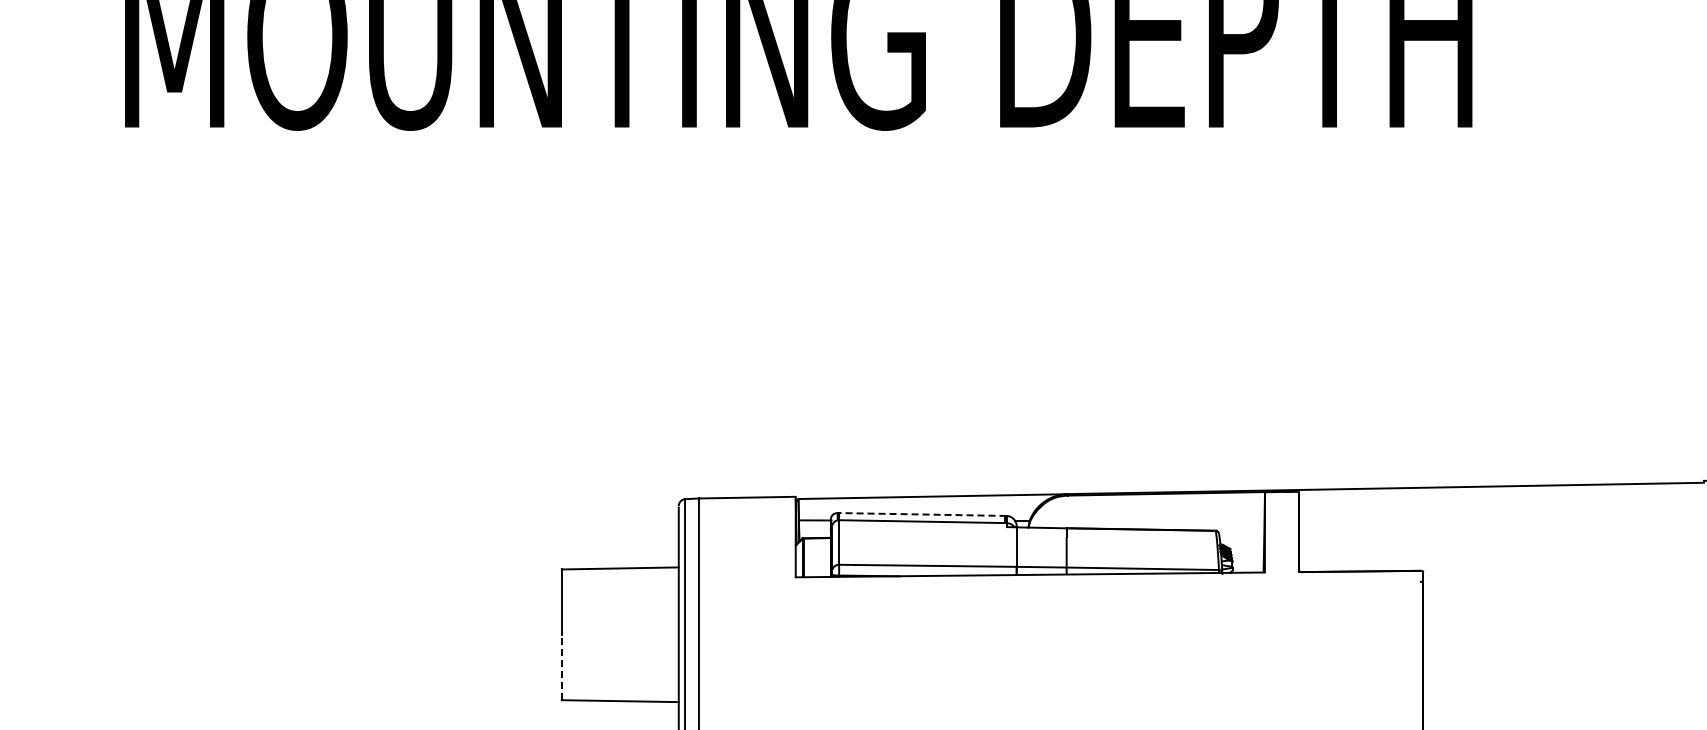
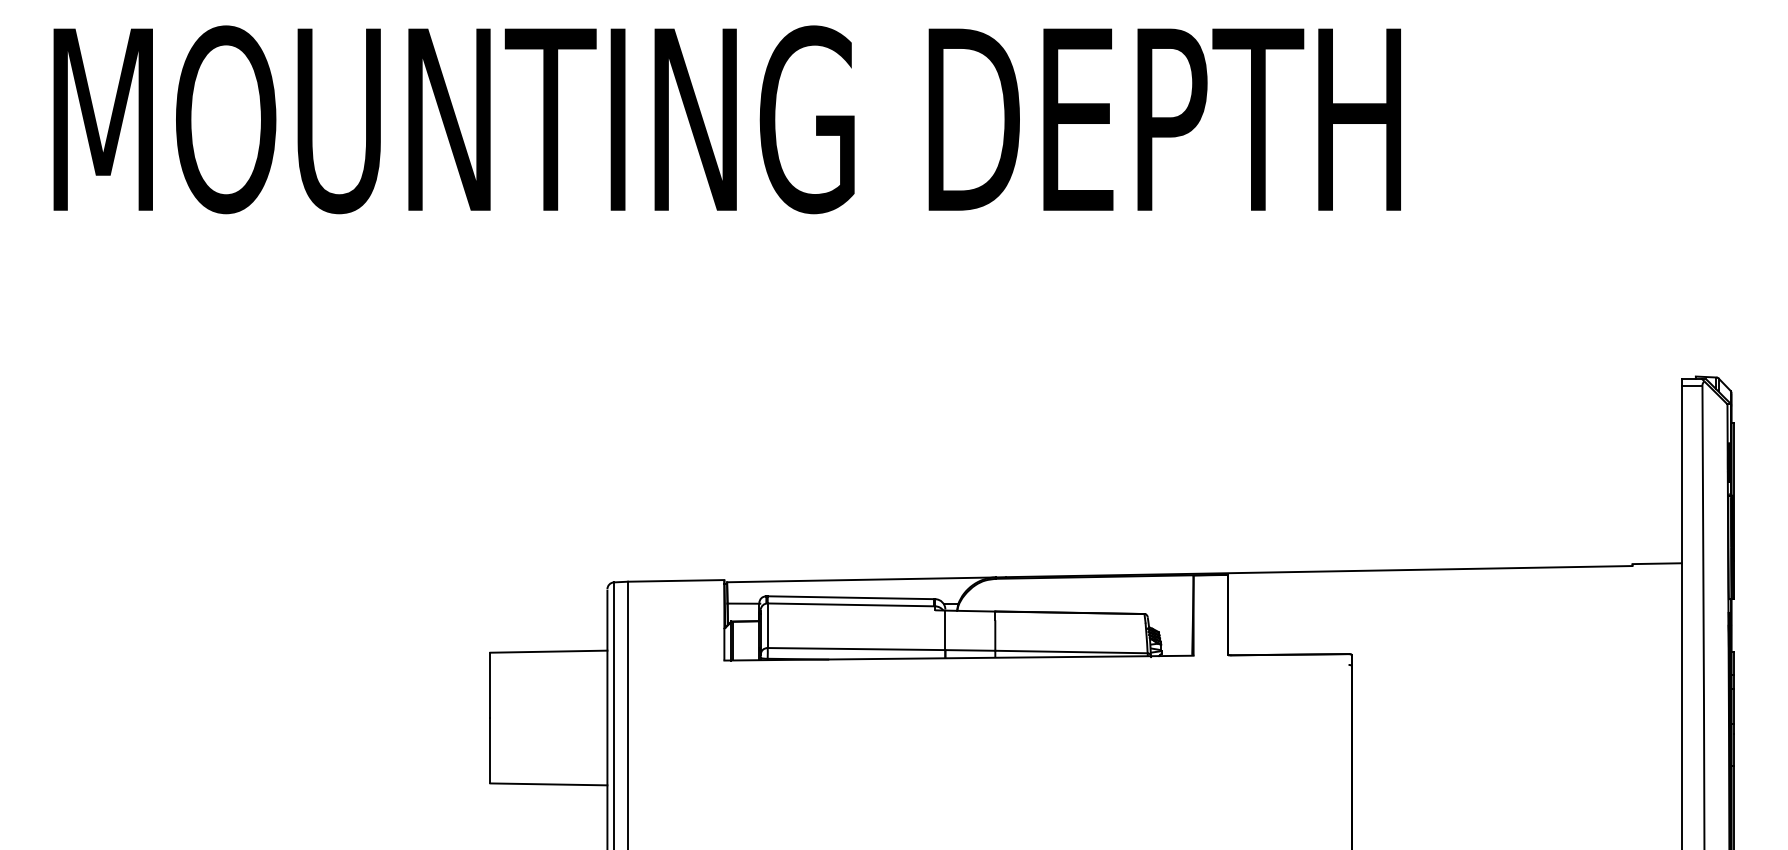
line: (922, 514) -> (851, 597), dashed -> solid
line: (561, 667) -> (490, 750), dashed -> solid

